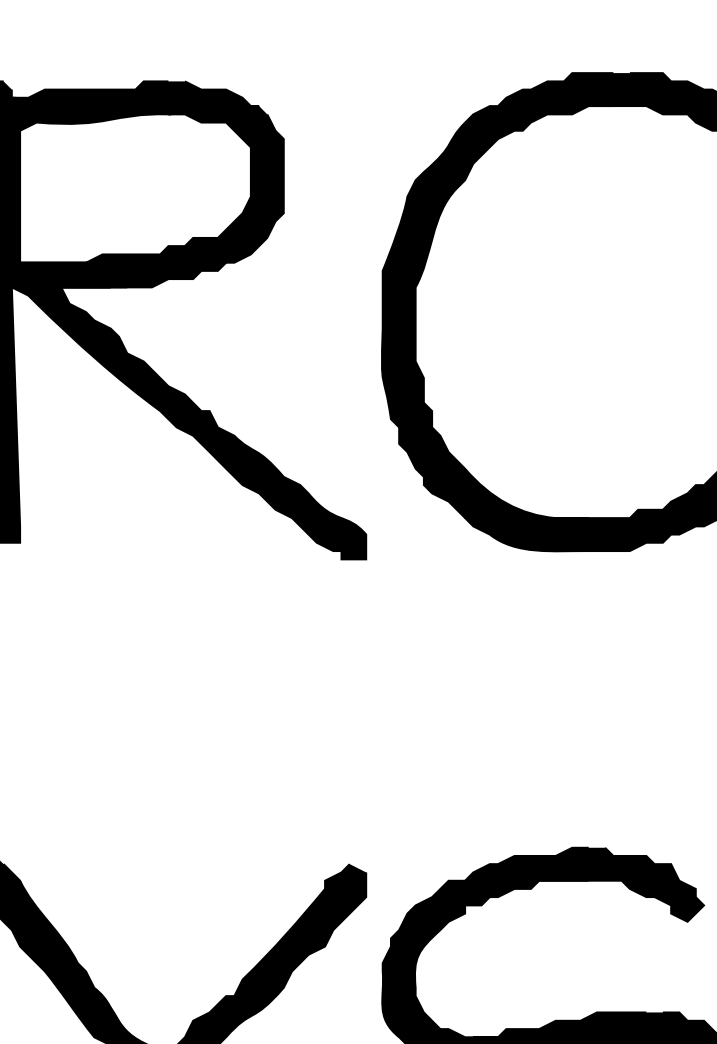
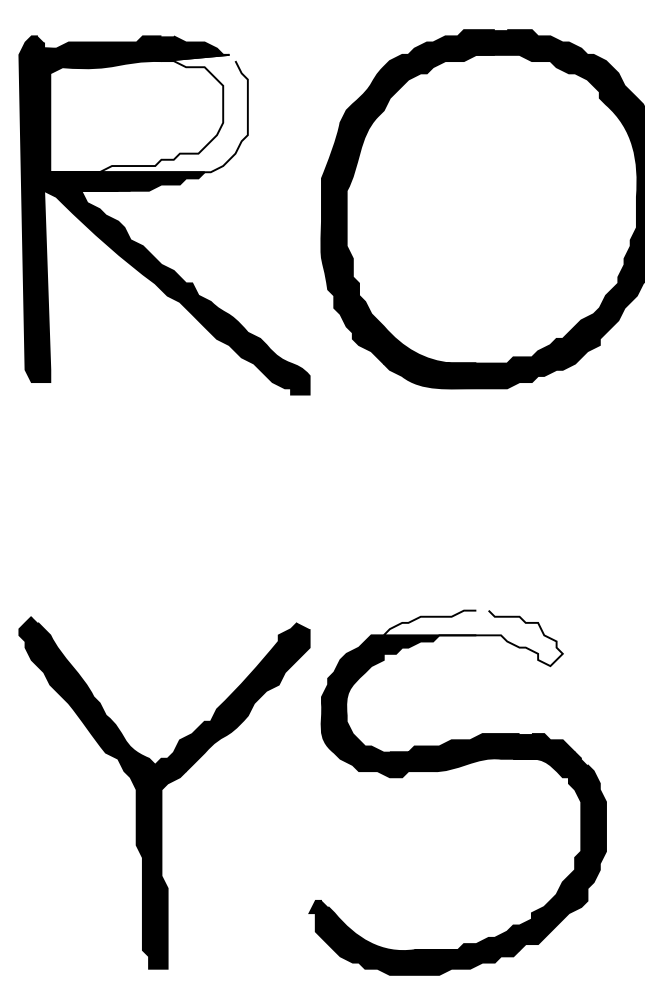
fill: (151, 184) -> (148, 113), removed
fill: (583, 884) -> (472, 638), removed

